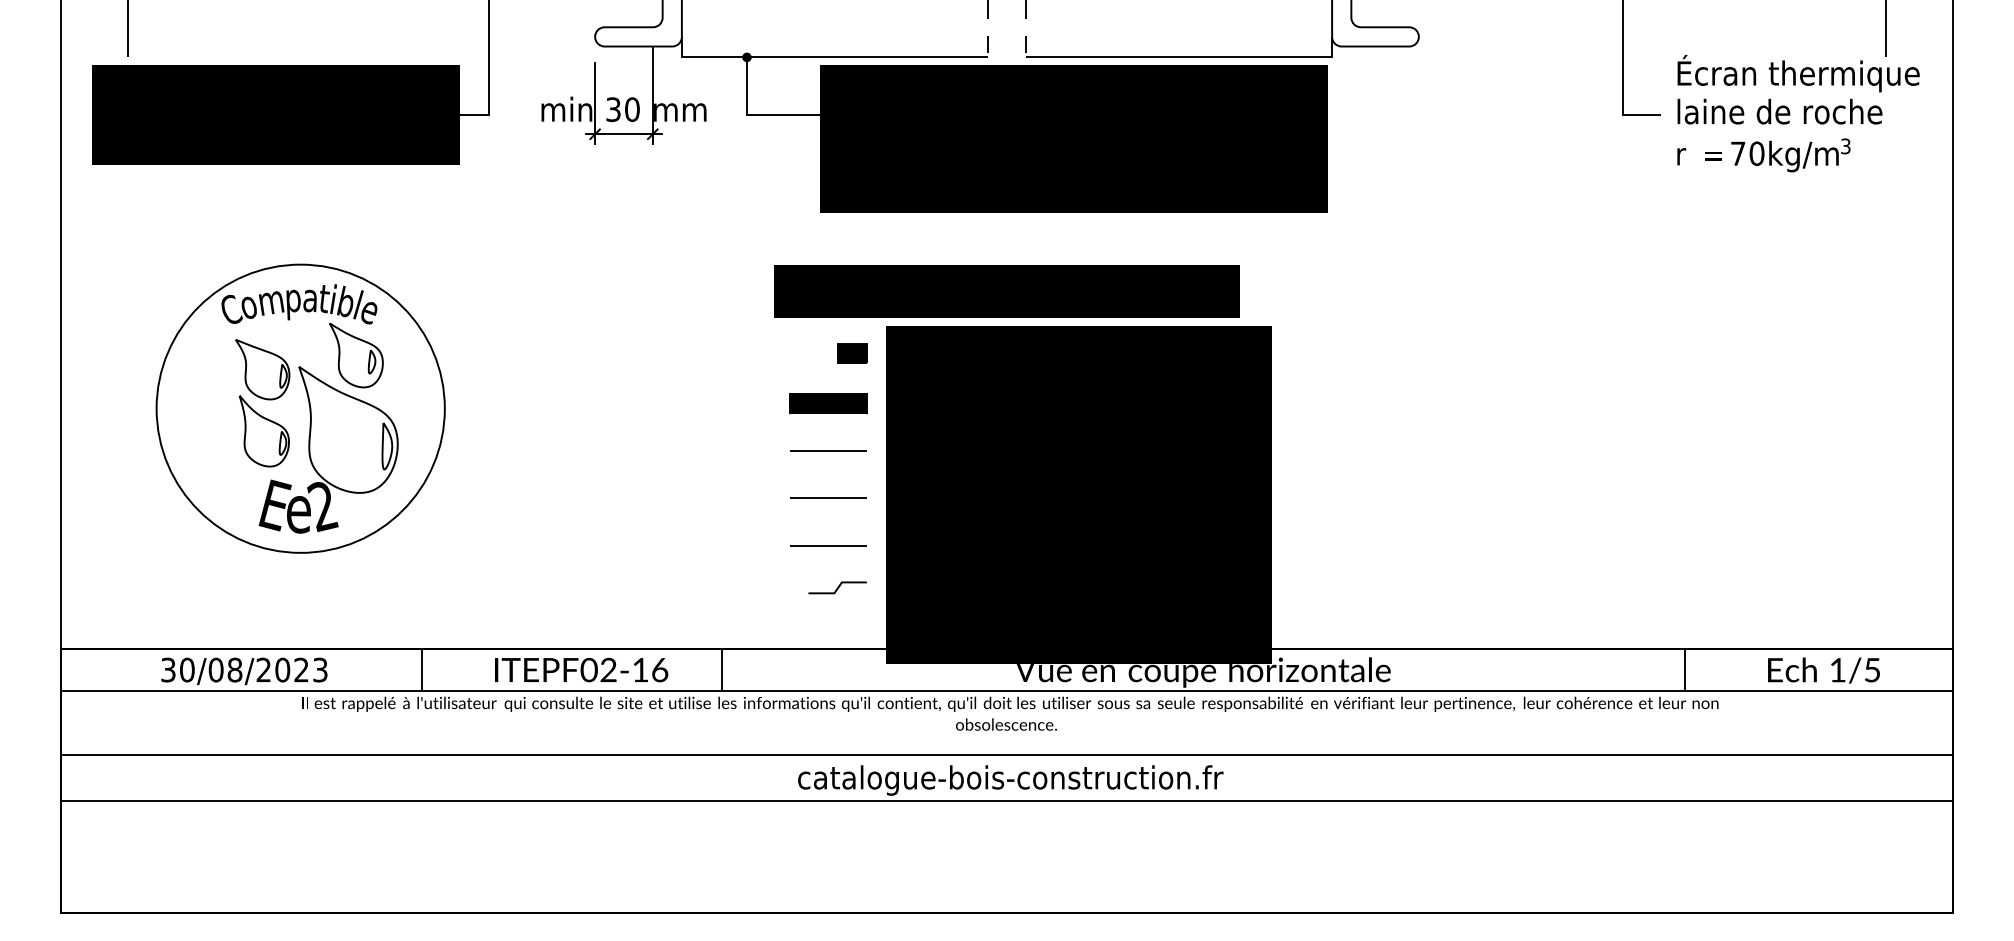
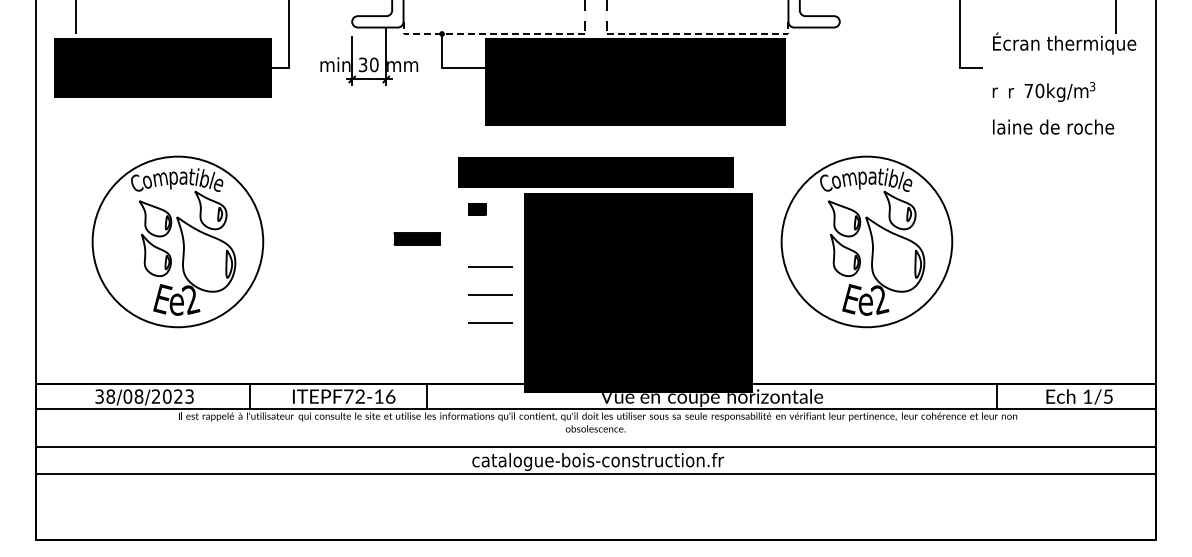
line: (823, 56) -> (487, 33), solid -> dashed
line: (1190, 56) -> (704, 33), solid -> dashed
text: (1779, 110) -> (1053, 126), moved
text: (1712, 157) -> (1013, 93), = -> r
part: (852, 353) -> (477, 209), moved
part: (828, 402) -> (417, 238), moved
part: (1463, 407) -> (866, 241), added
line: (837, 587) -> (495, 347), removed
text: (186, 669) -> (110, 396), 30/08/2023 -> 38/08/2023
text: (588, 669) -> (348, 396), \c16711848;ITEPF02-16 -> \c16711848;ITEPF72-16

